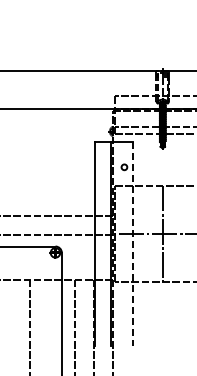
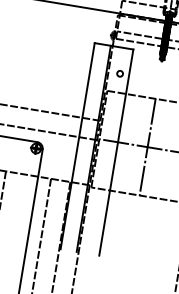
line: (133, 244) -> (116, 153), dashed -> solid

